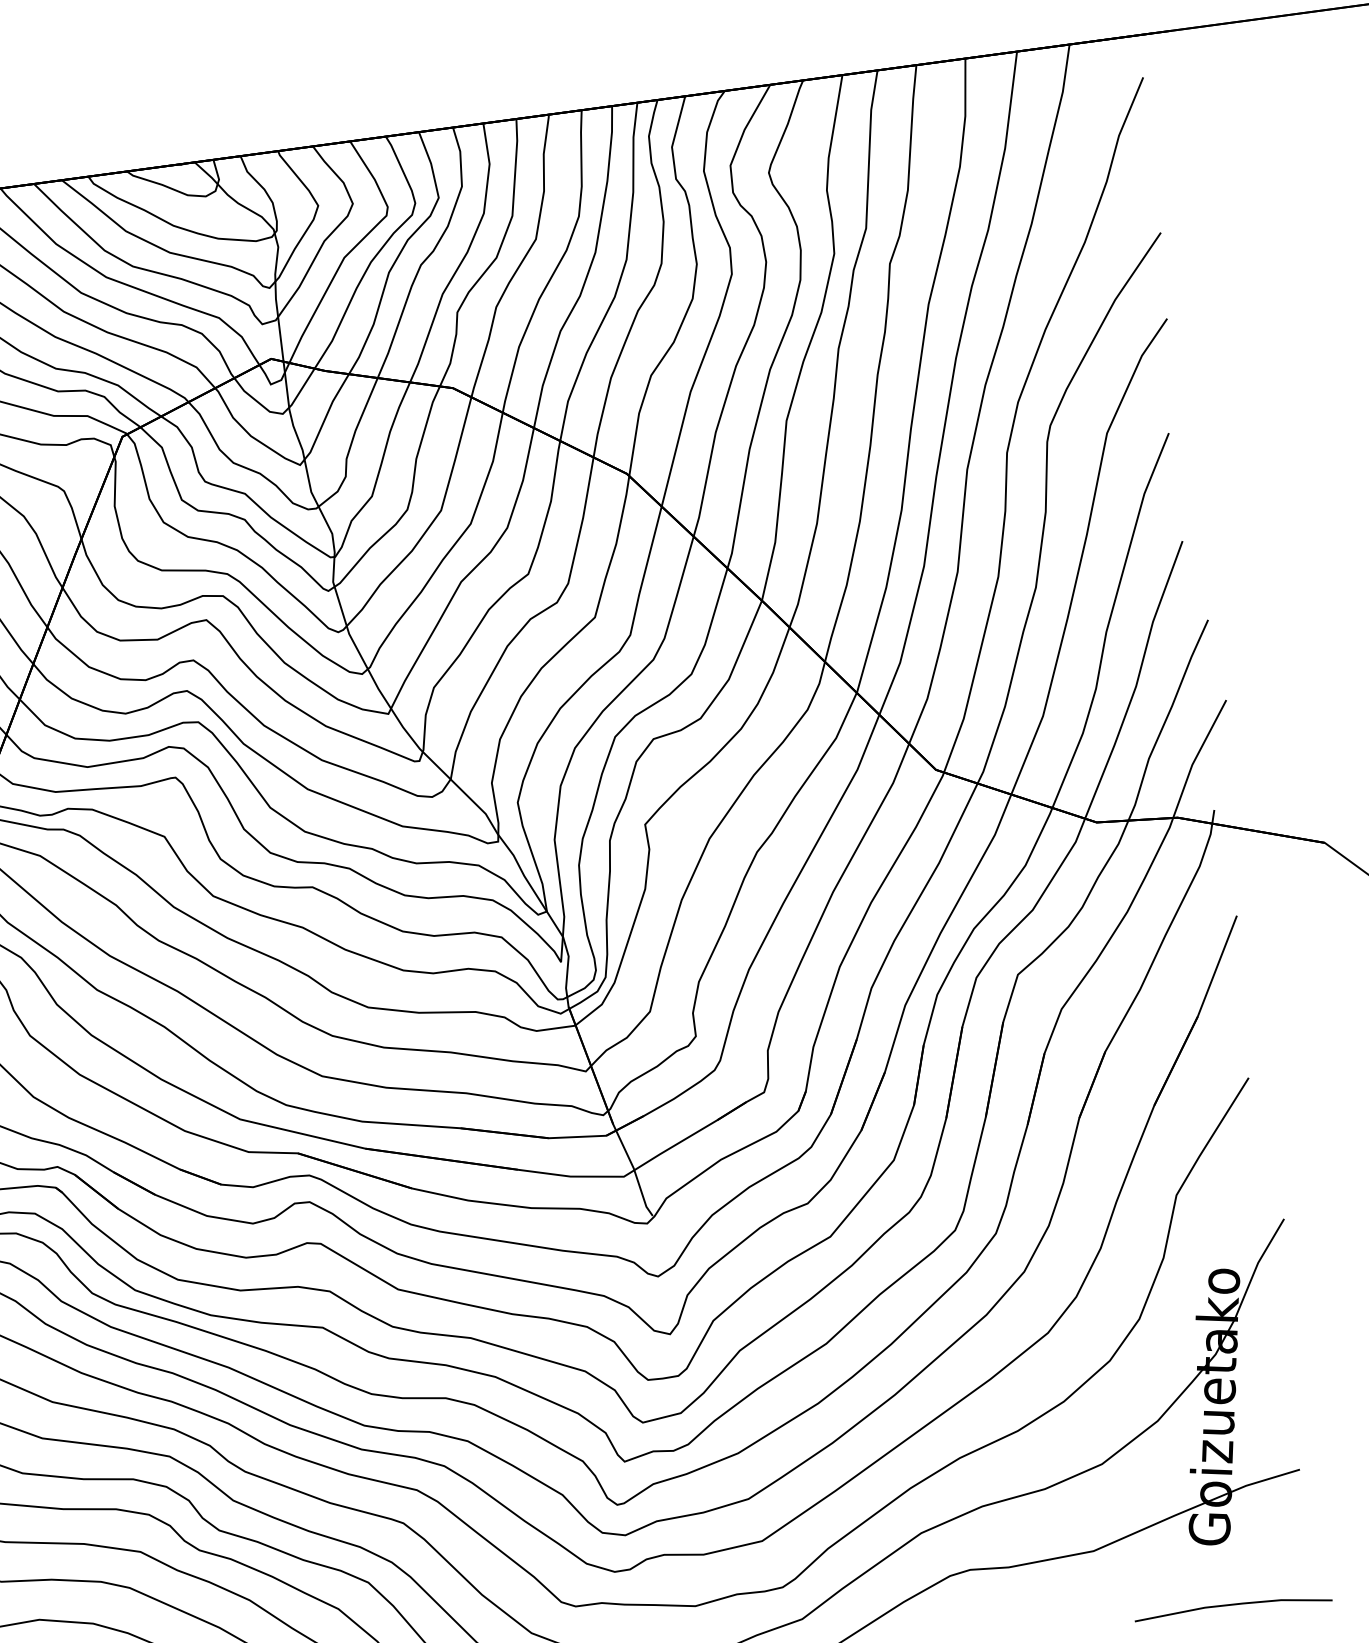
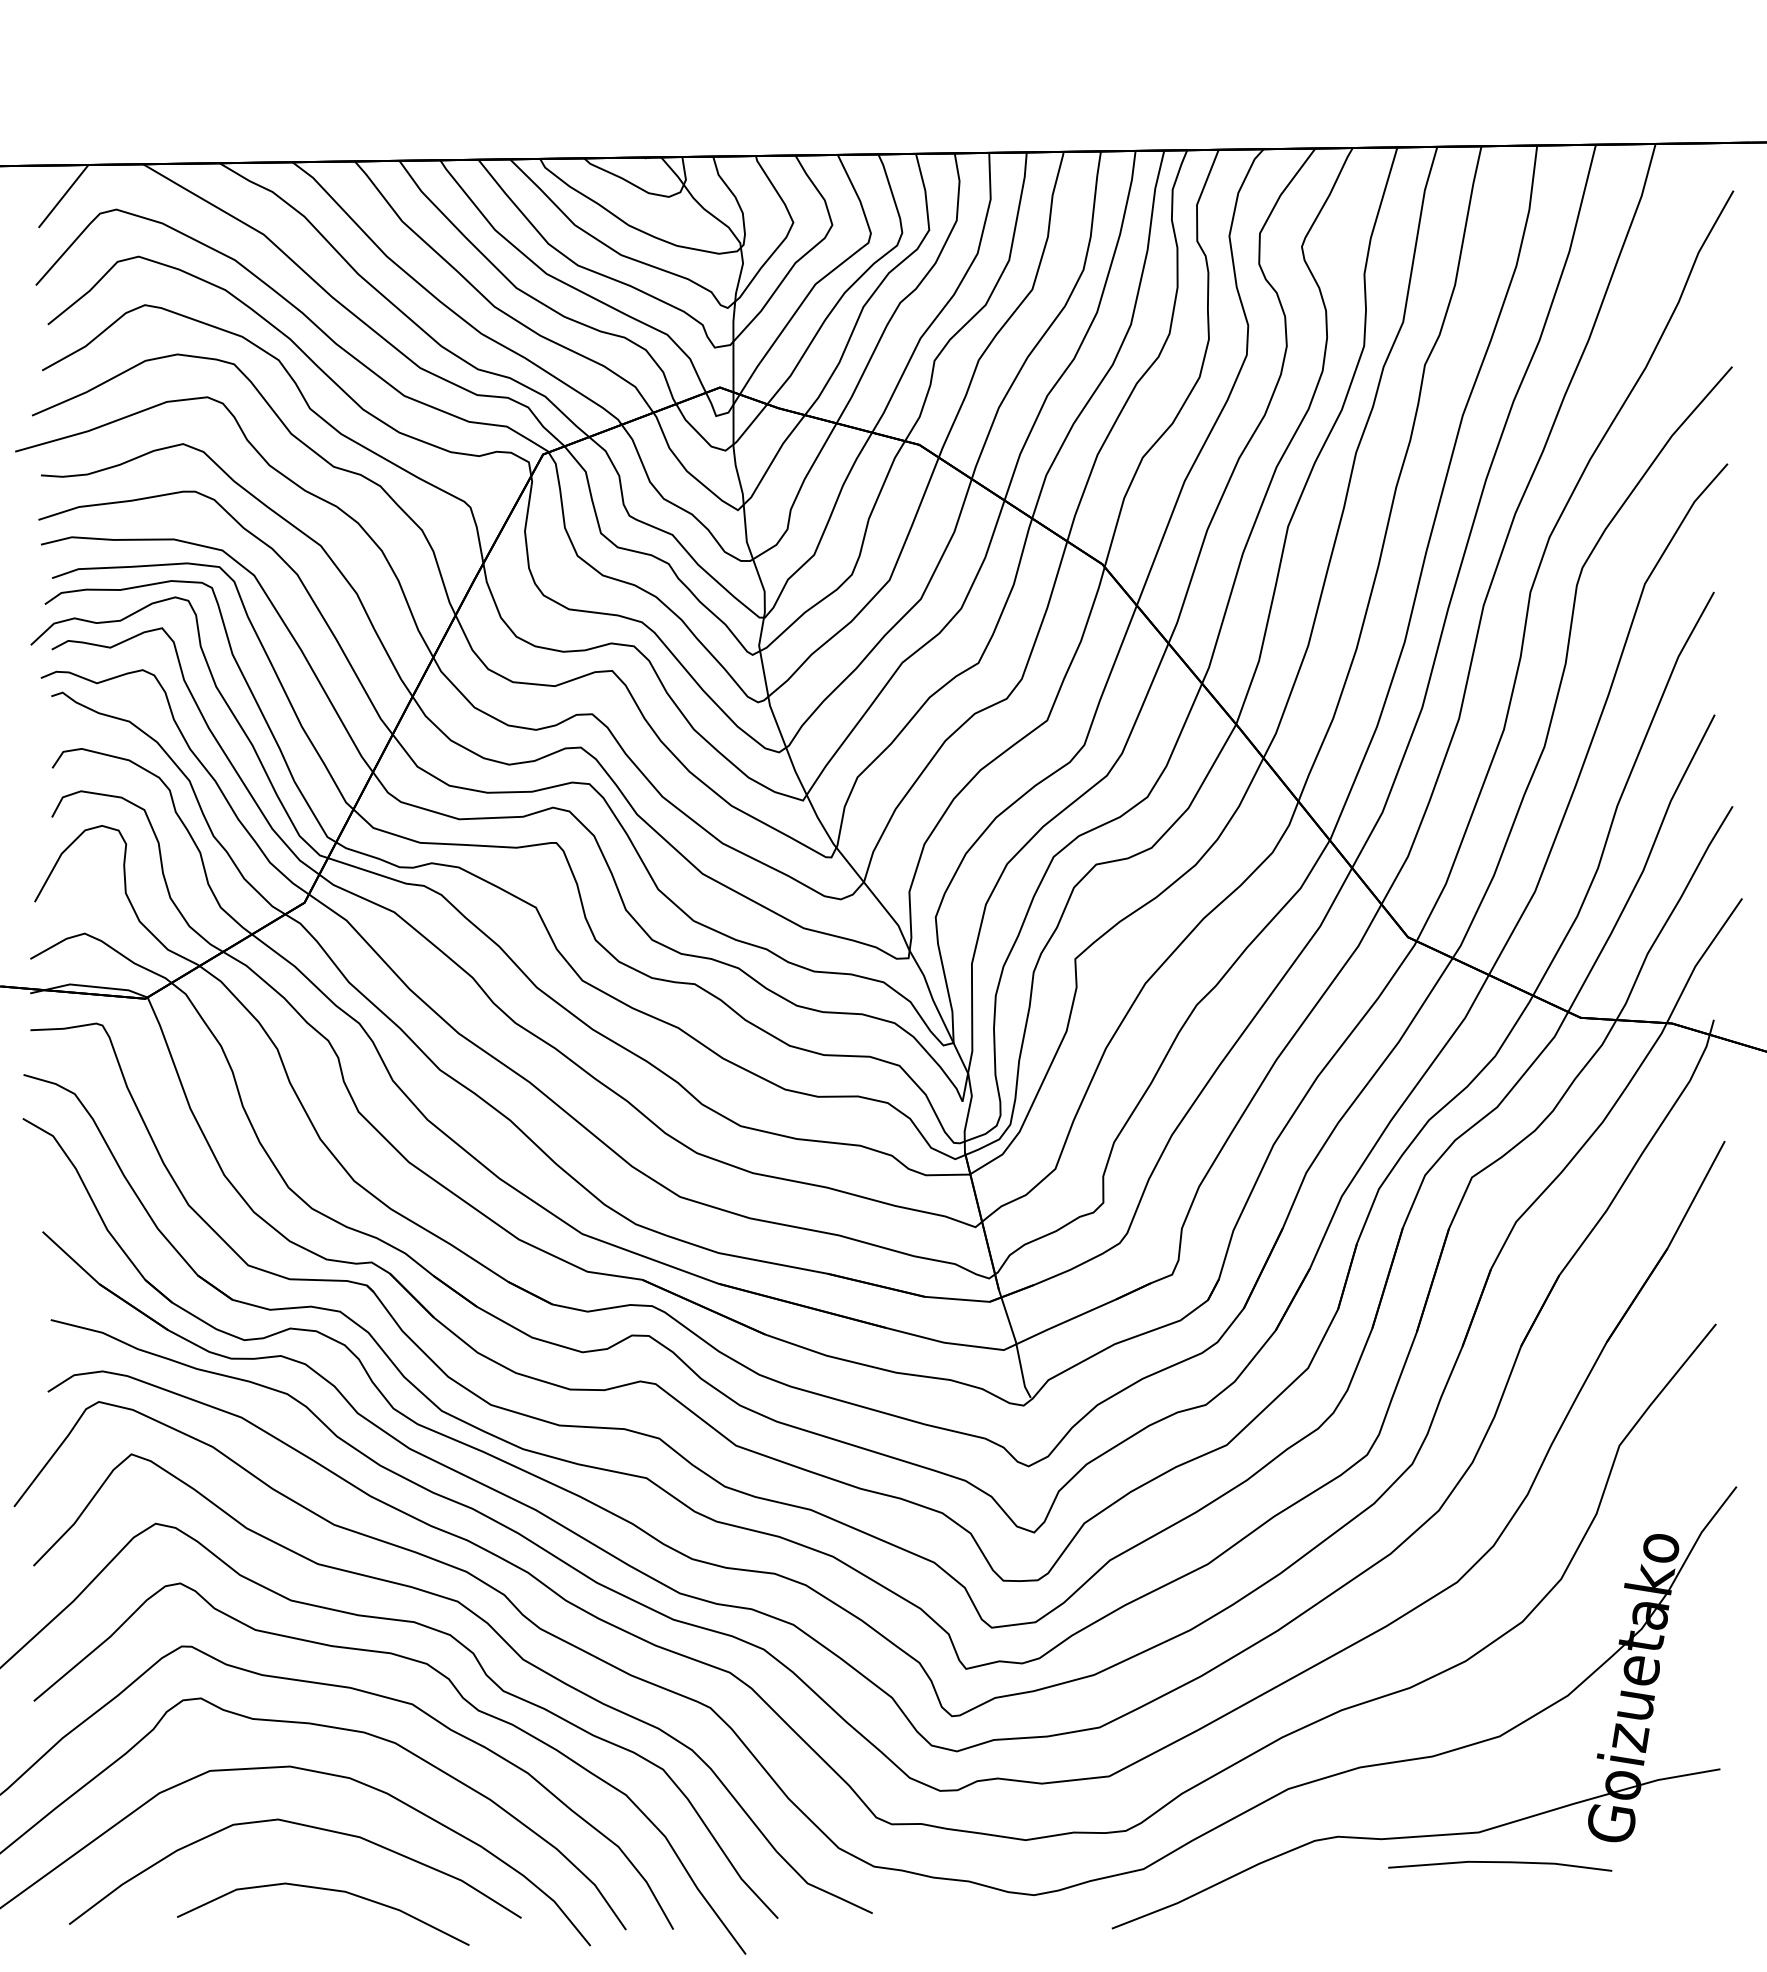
line: (1233, 1605) -> (1500, 1863), moved

